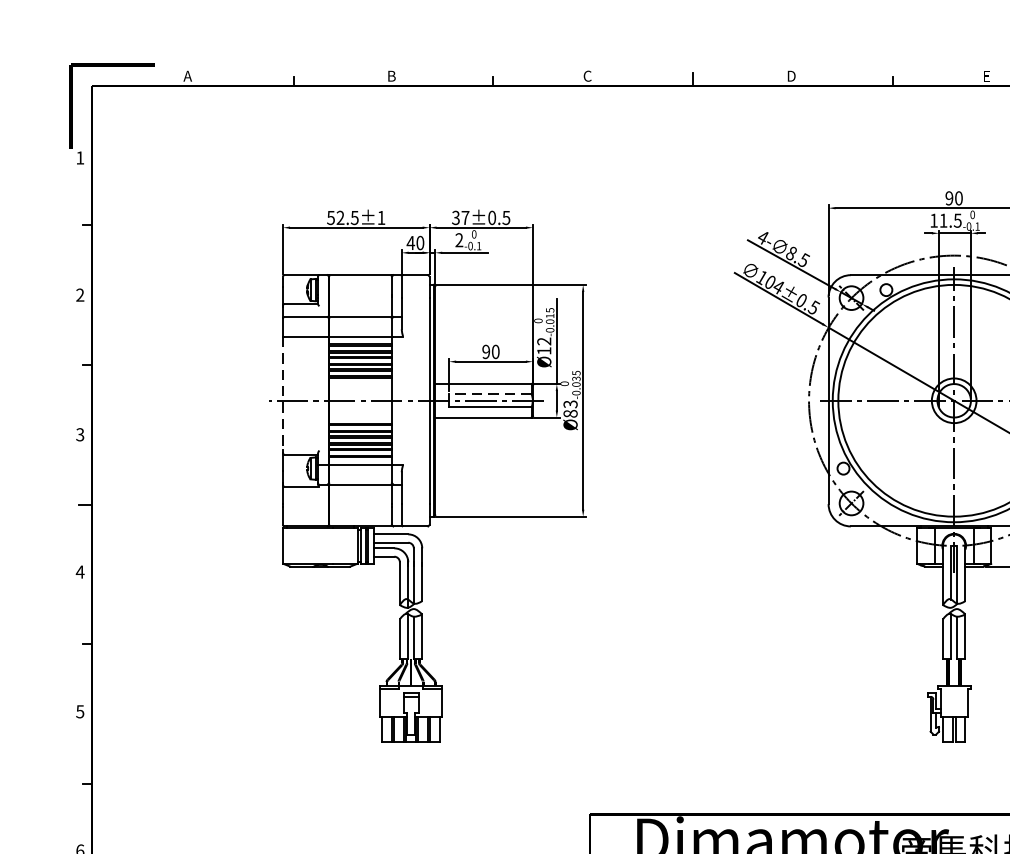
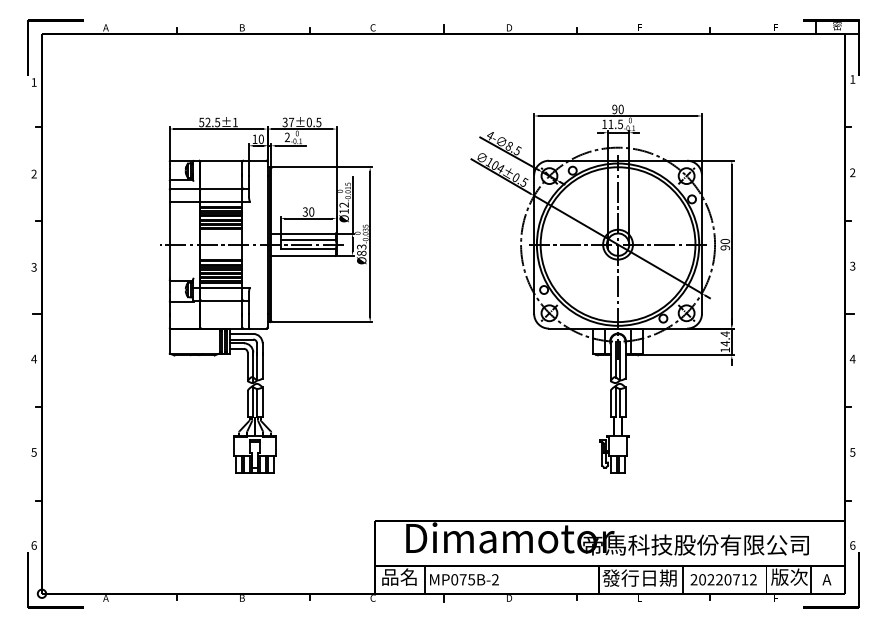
text: (410, 241) -> (254, 138), 40 -> 10
text: (484, 351) -> (304, 211), 90 -> 30
line: (282, 394) -> (169, 240), dashed -> solid
line: (490, 394) -> (308, 240), dashed -> solid

